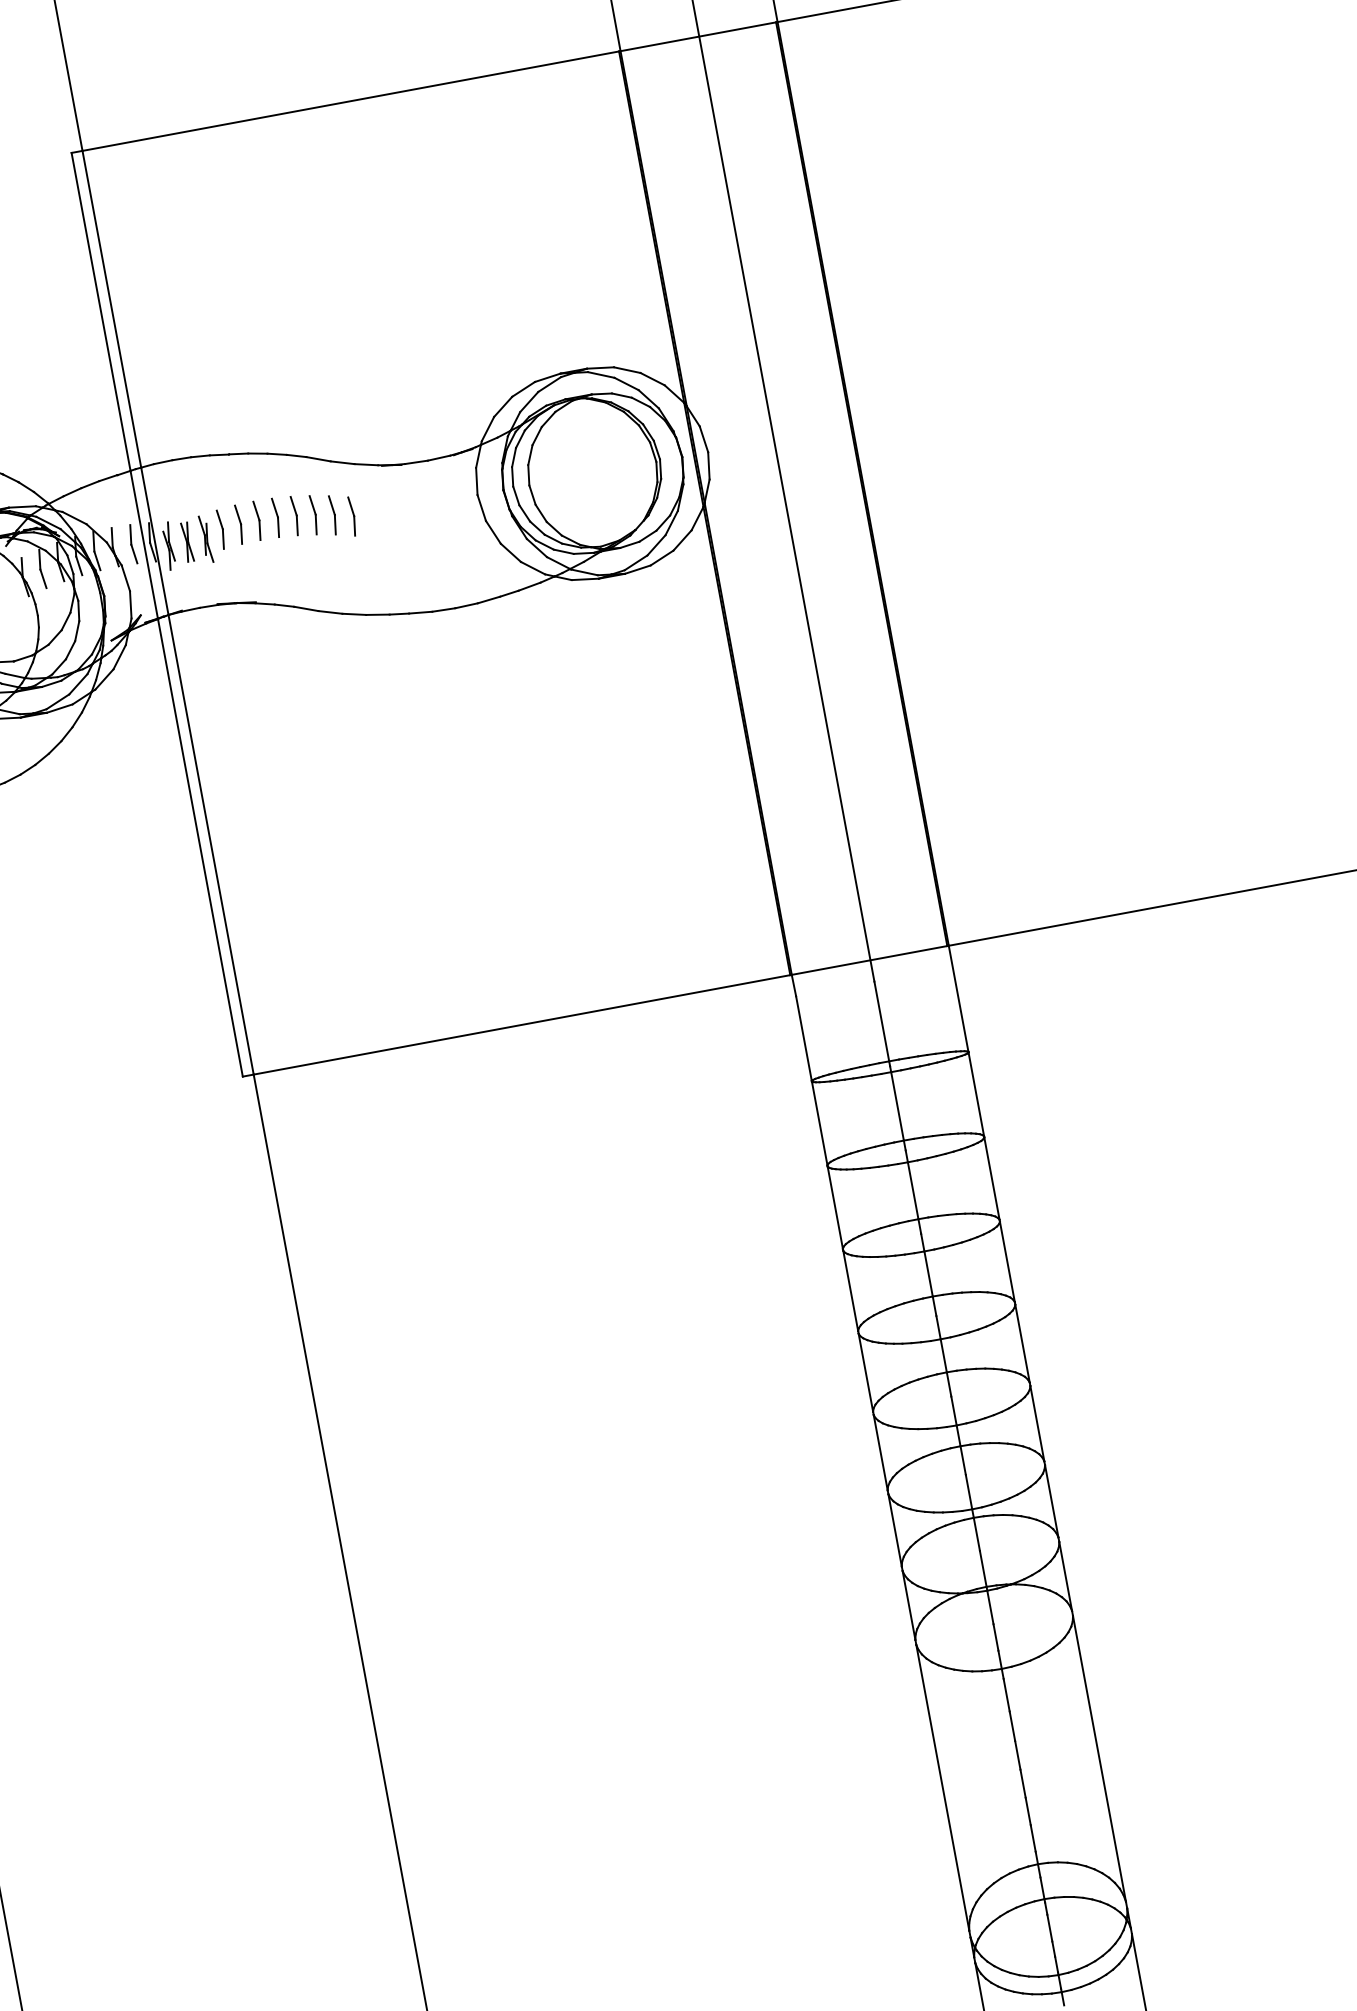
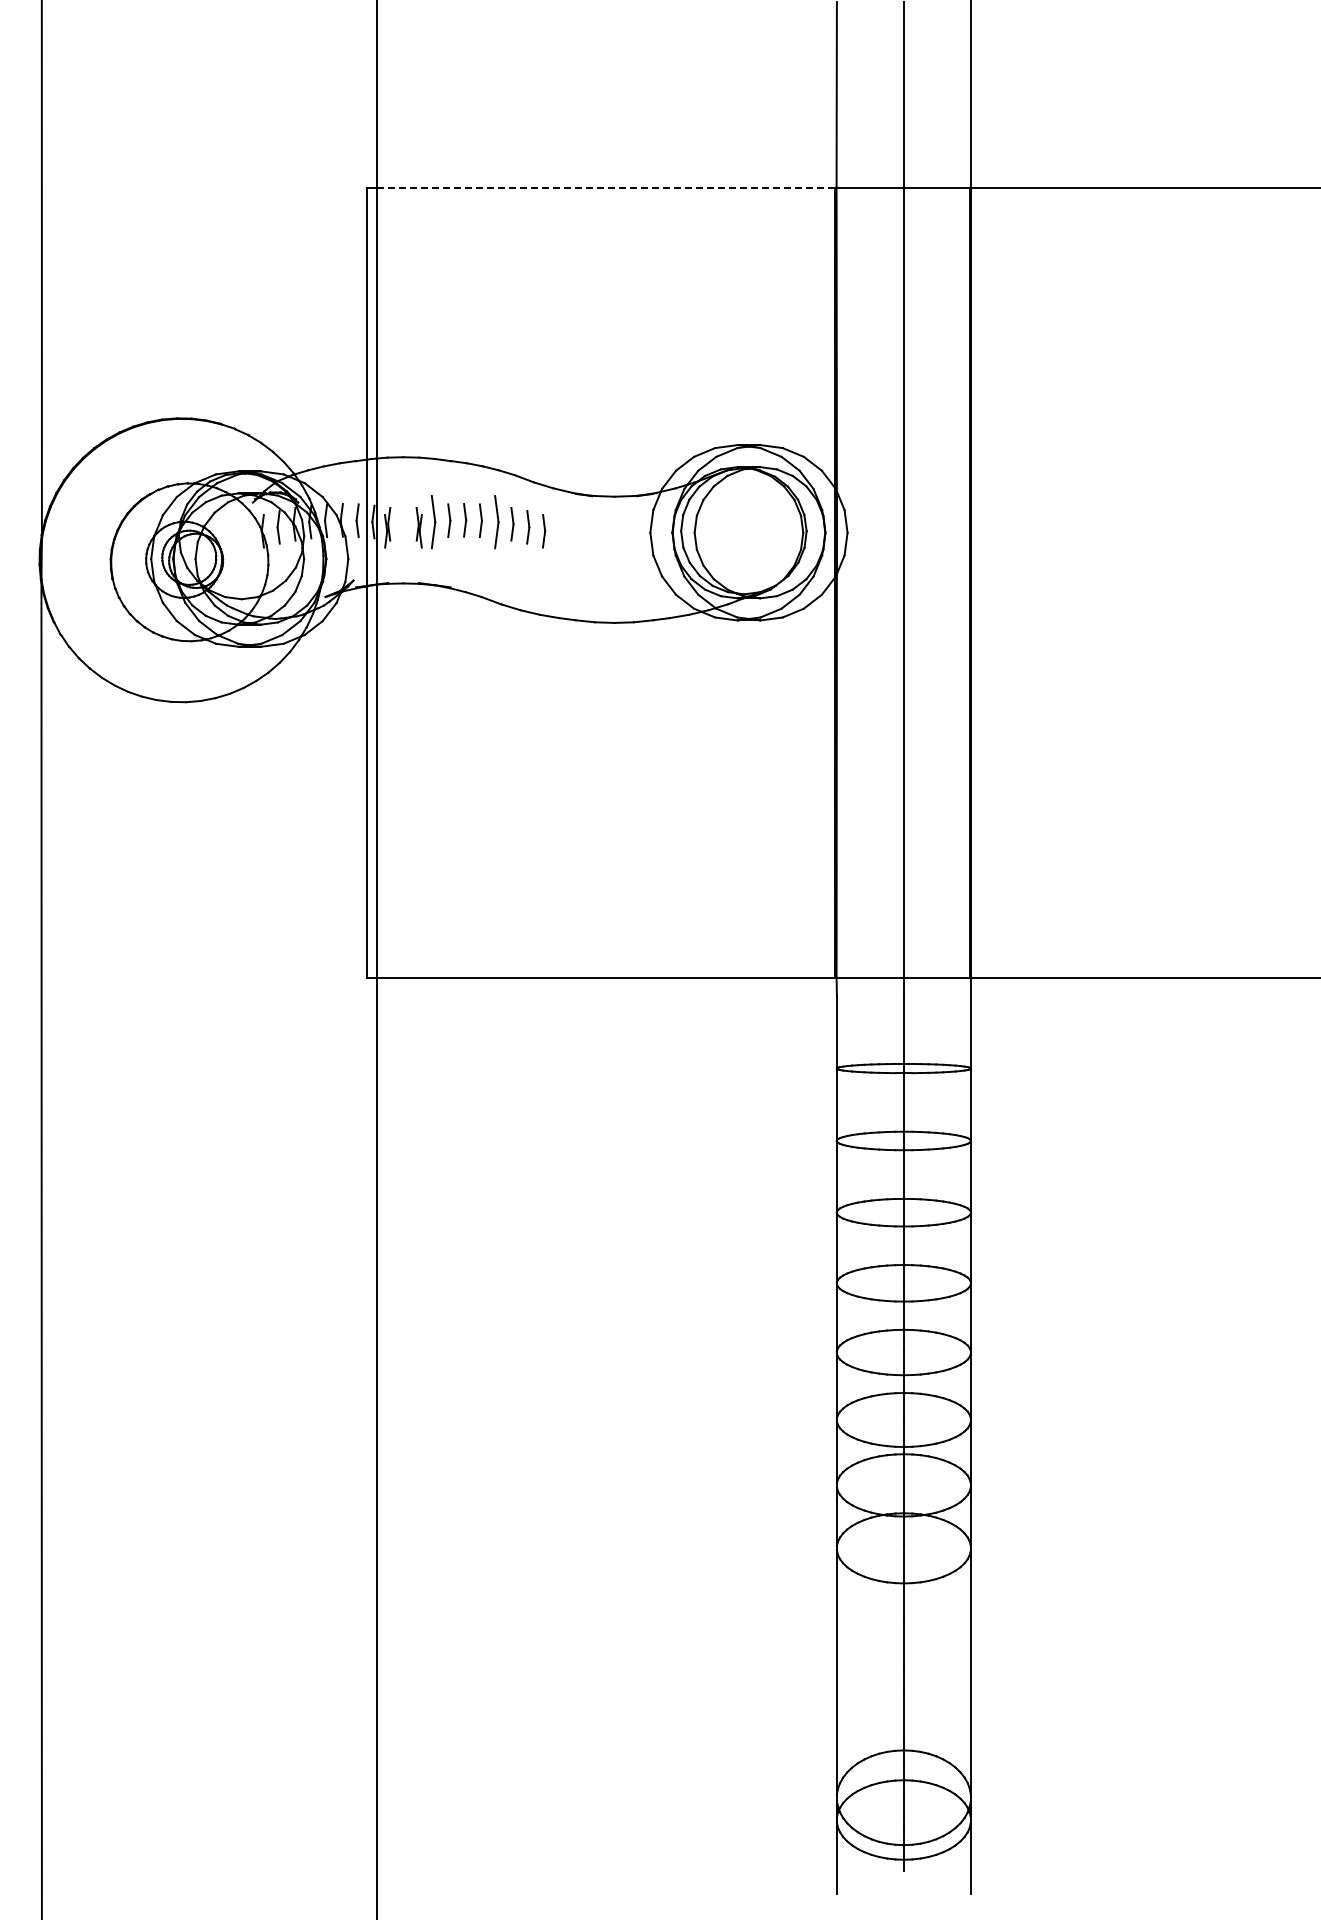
line: (350, 100) -> (605, 187), solid -> dashed
part: (295, 515) -> (496, 521), size x1.6
part: (221, 528) -> (433, 521), size x1.6
part: (187, 542) -> (403, 527), removed

